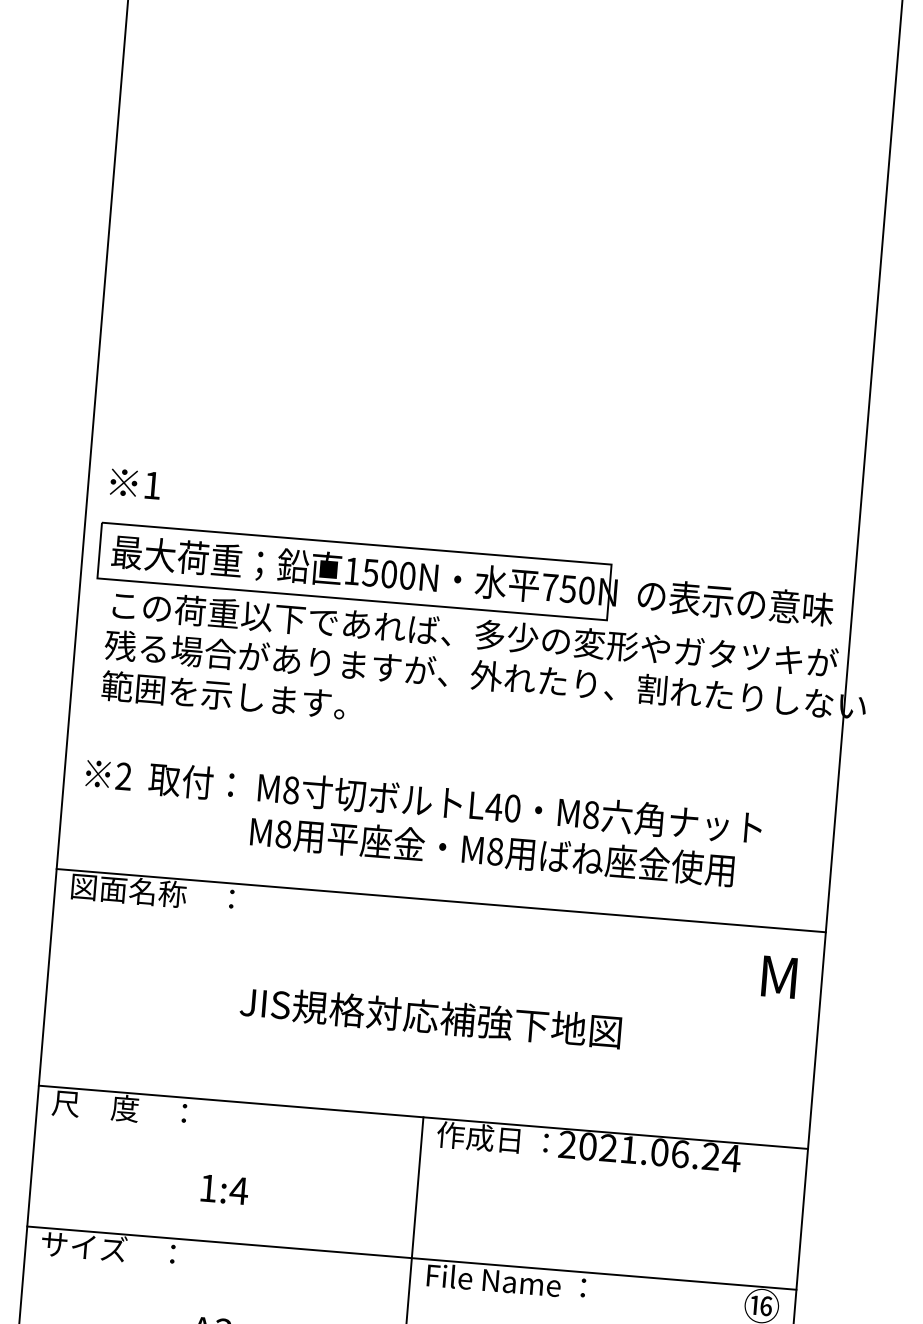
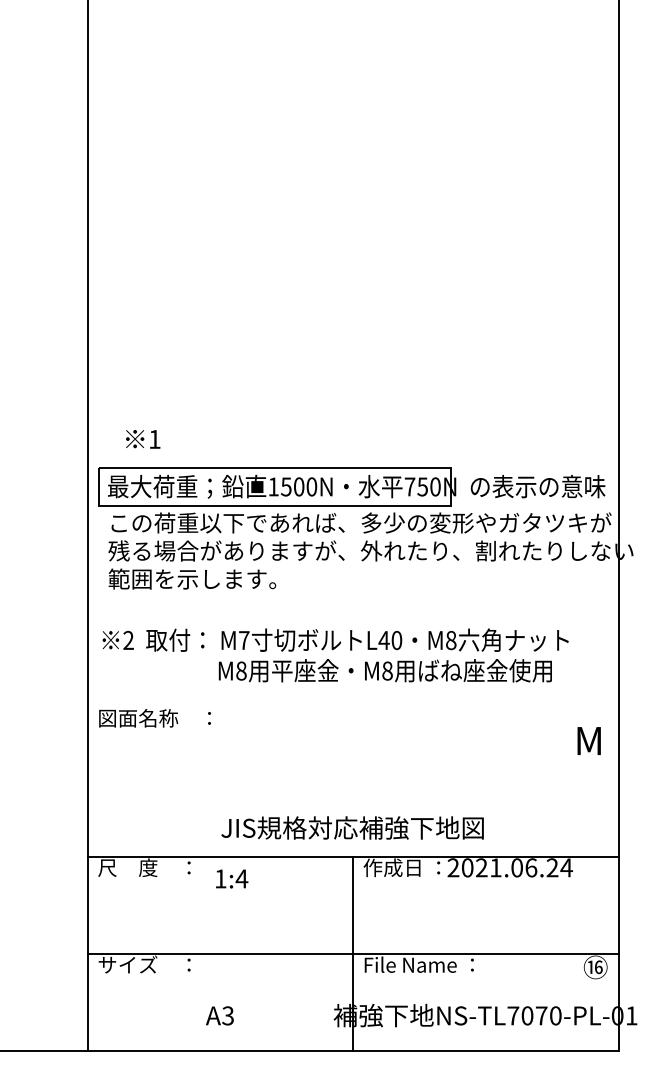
text: (135, 484) -> (143, 439), moved
text: (291, 790) -> (244, 640), M8 -> M7
line: (440, 900) -> (352, 707), removed
text: (430, 1016) -> (352, 827), moved
text: (225, 1189) -> (232, 878), moved

